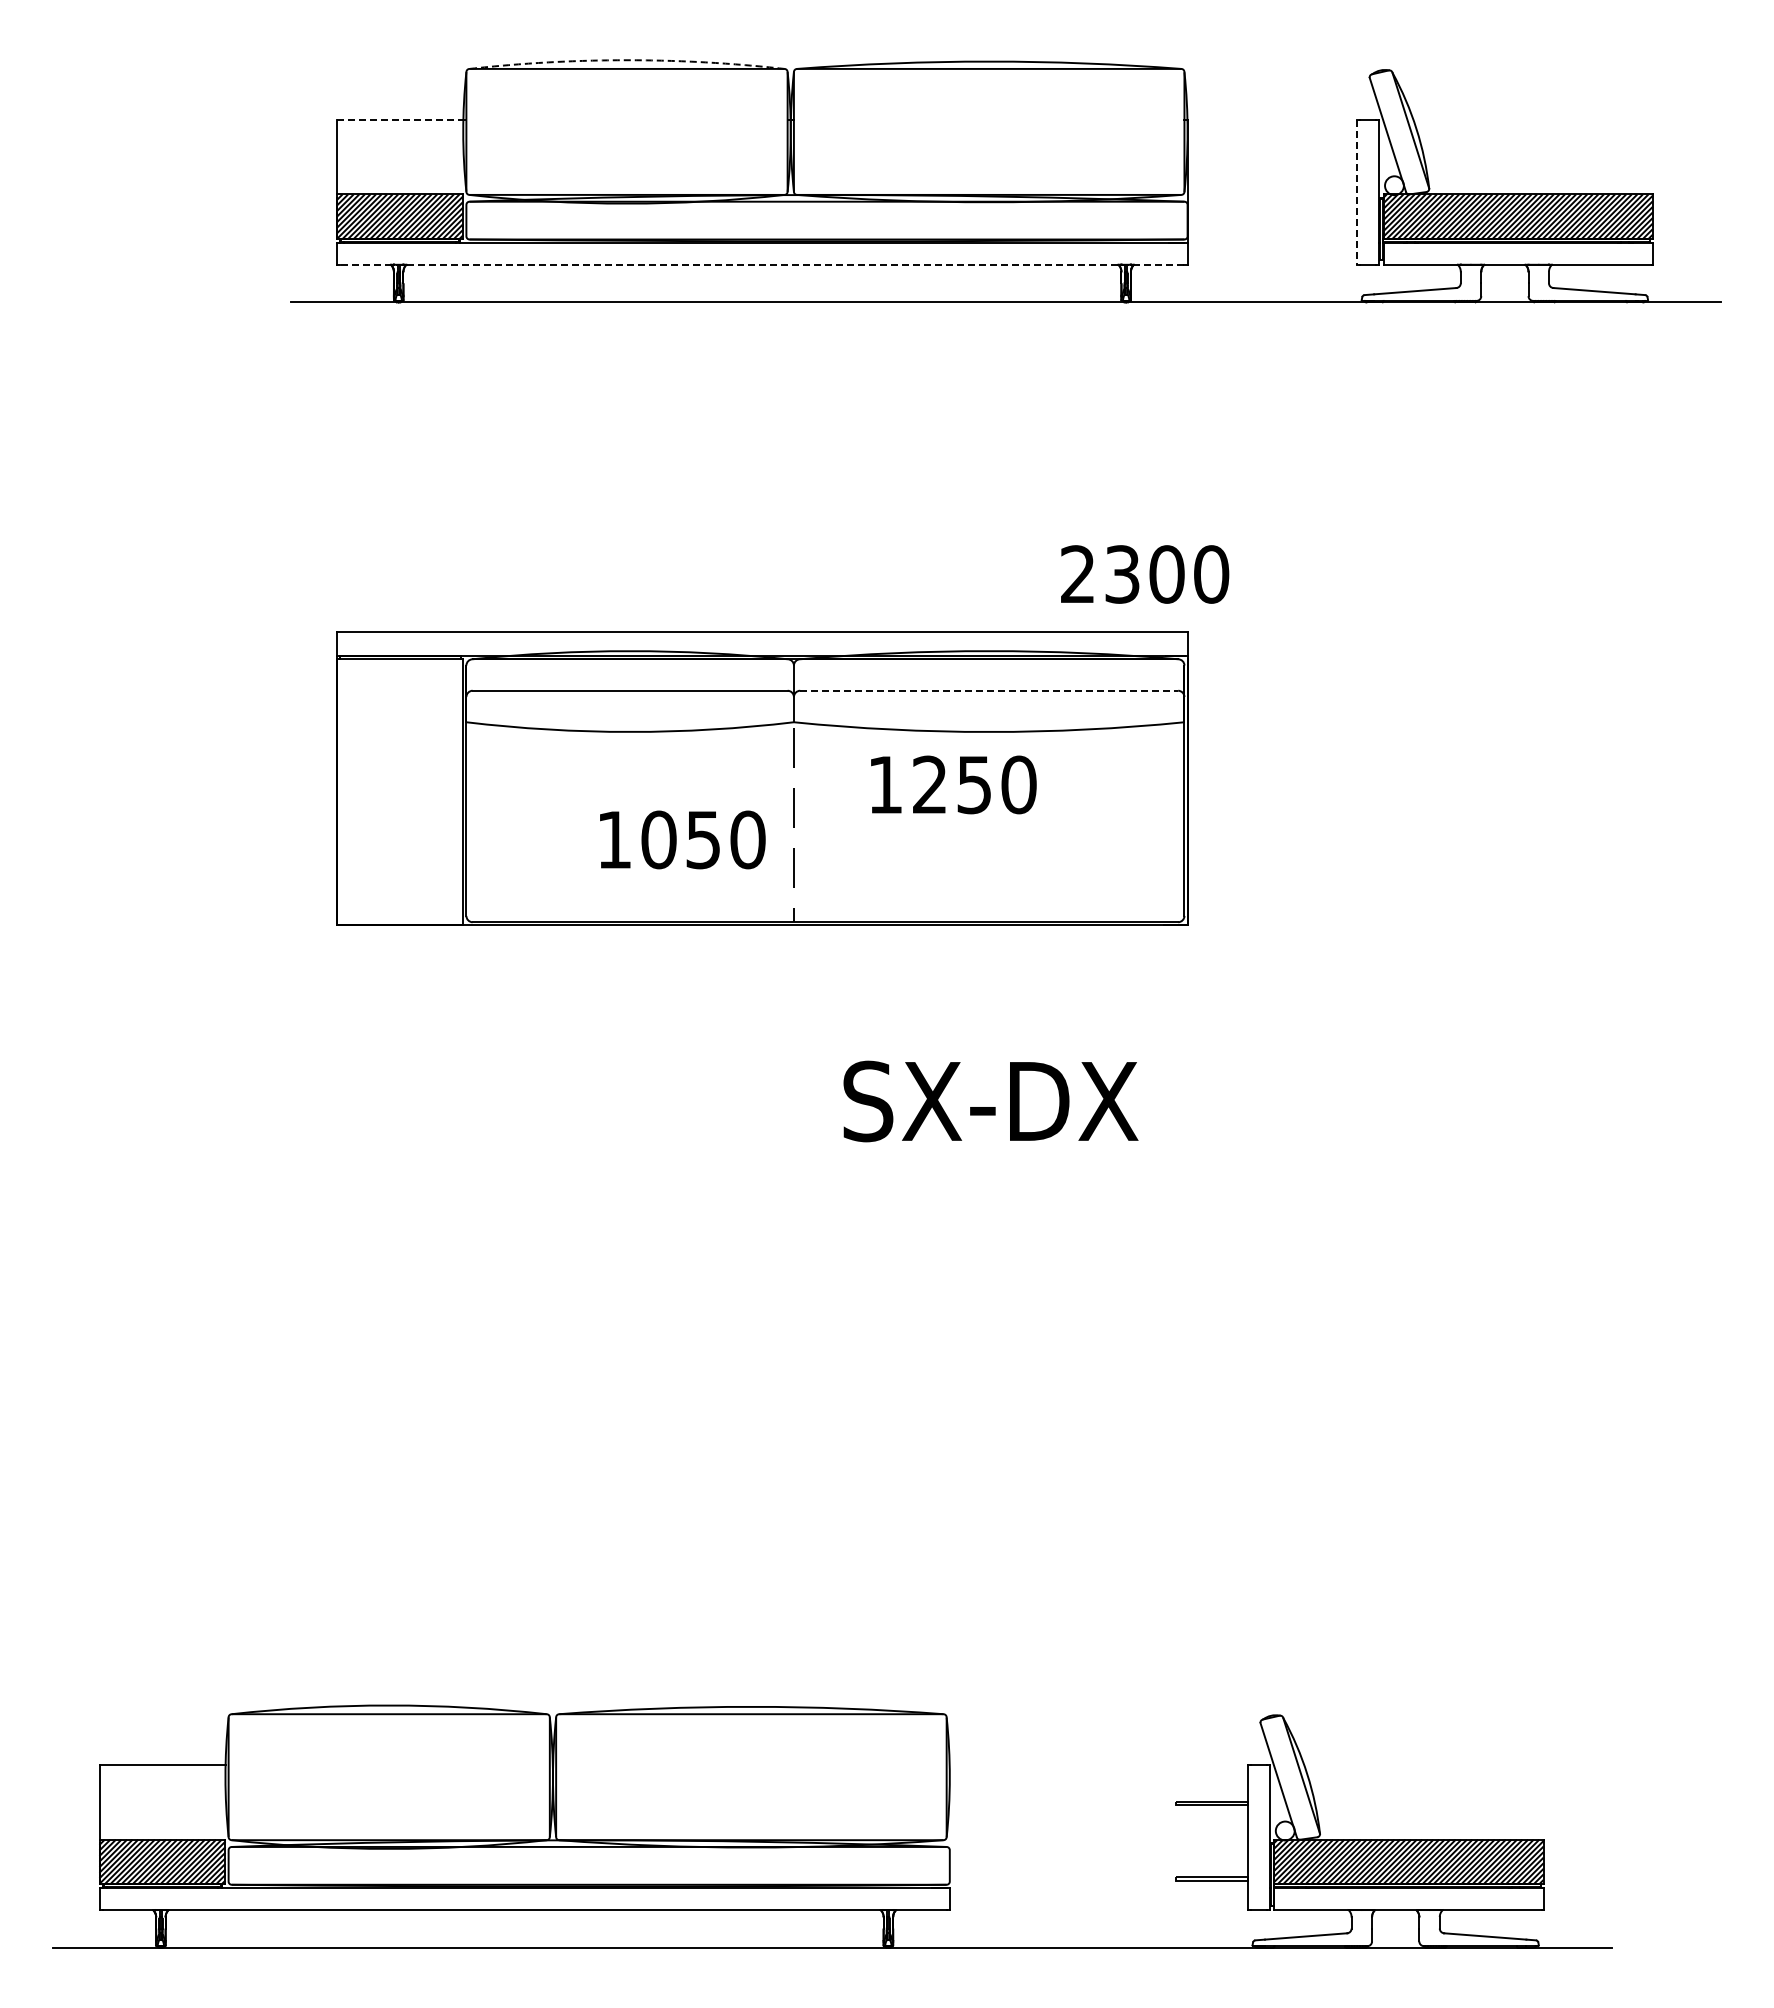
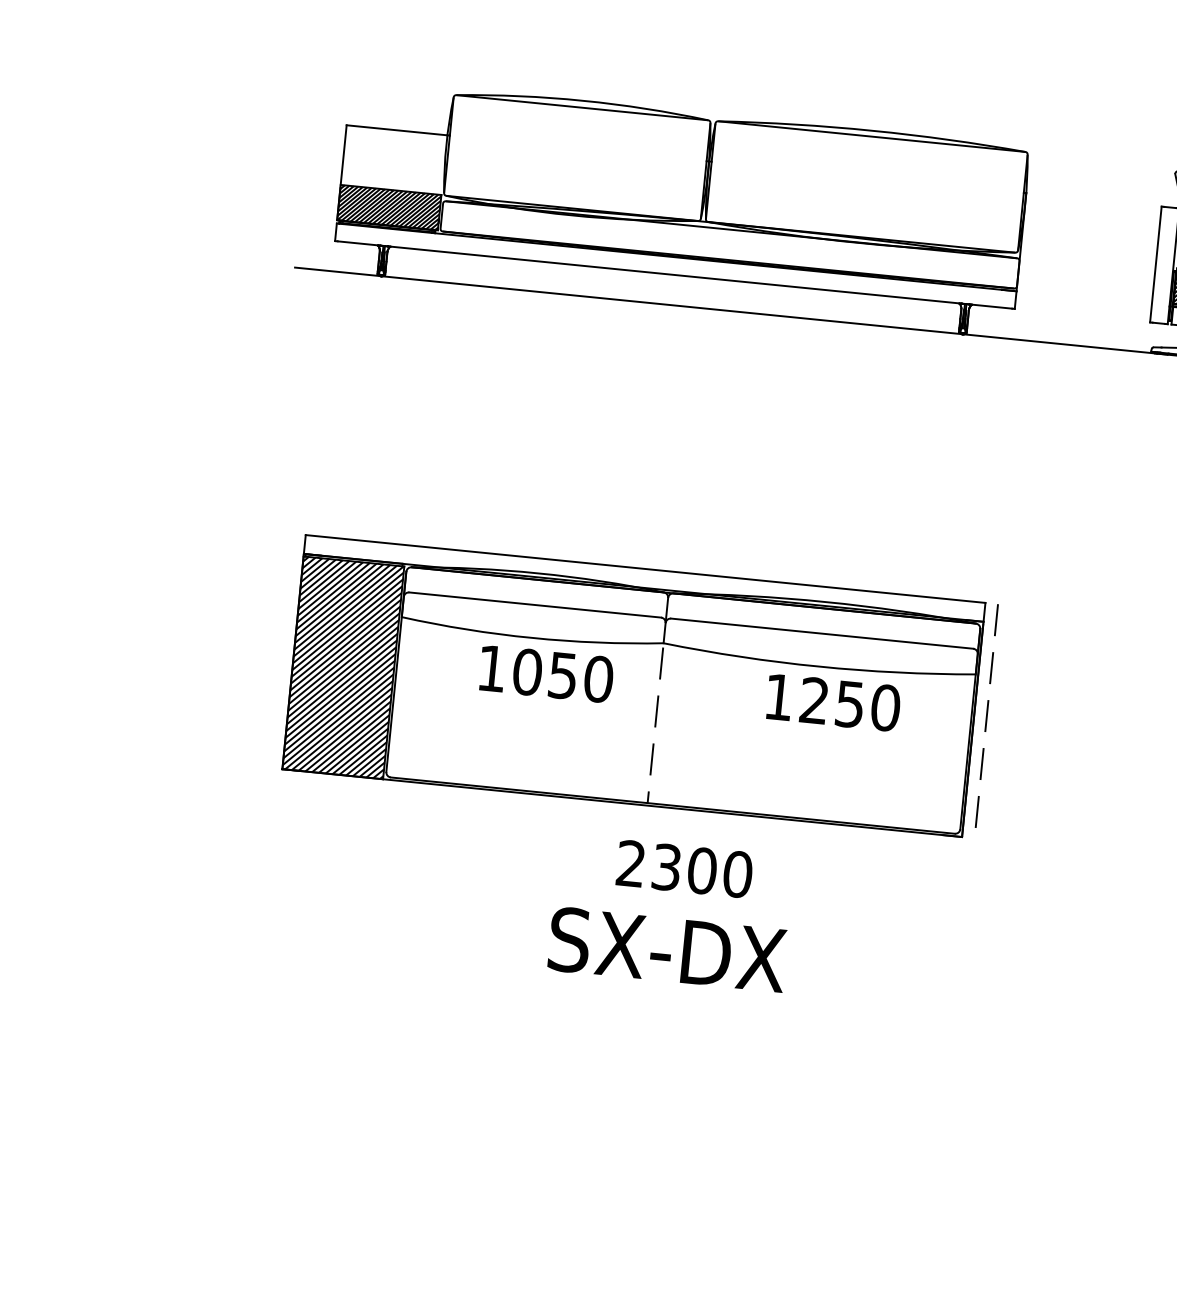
arc: (627, 60) -> (583, 101), dashed -> solid
line: (400, 119) -> (397, 130), dashed -> solid
line: (1356, 192) -> (1155, 264), dashed -> solid
line: (761, 264) -> (674, 274), dashed -> solid
text: (1145, 574) -> (685, 869), moved
line: (989, 690) -> (822, 633), dashed -> solid
line: (1202, 771) -> (986, 715), added
text: (953, 784) -> (833, 702), moved
hatch: (400, 792) -> (343, 668), added
text: (682, 839) -> (546, 673), moved
text: (990, 1101) -> (667, 949), moved

